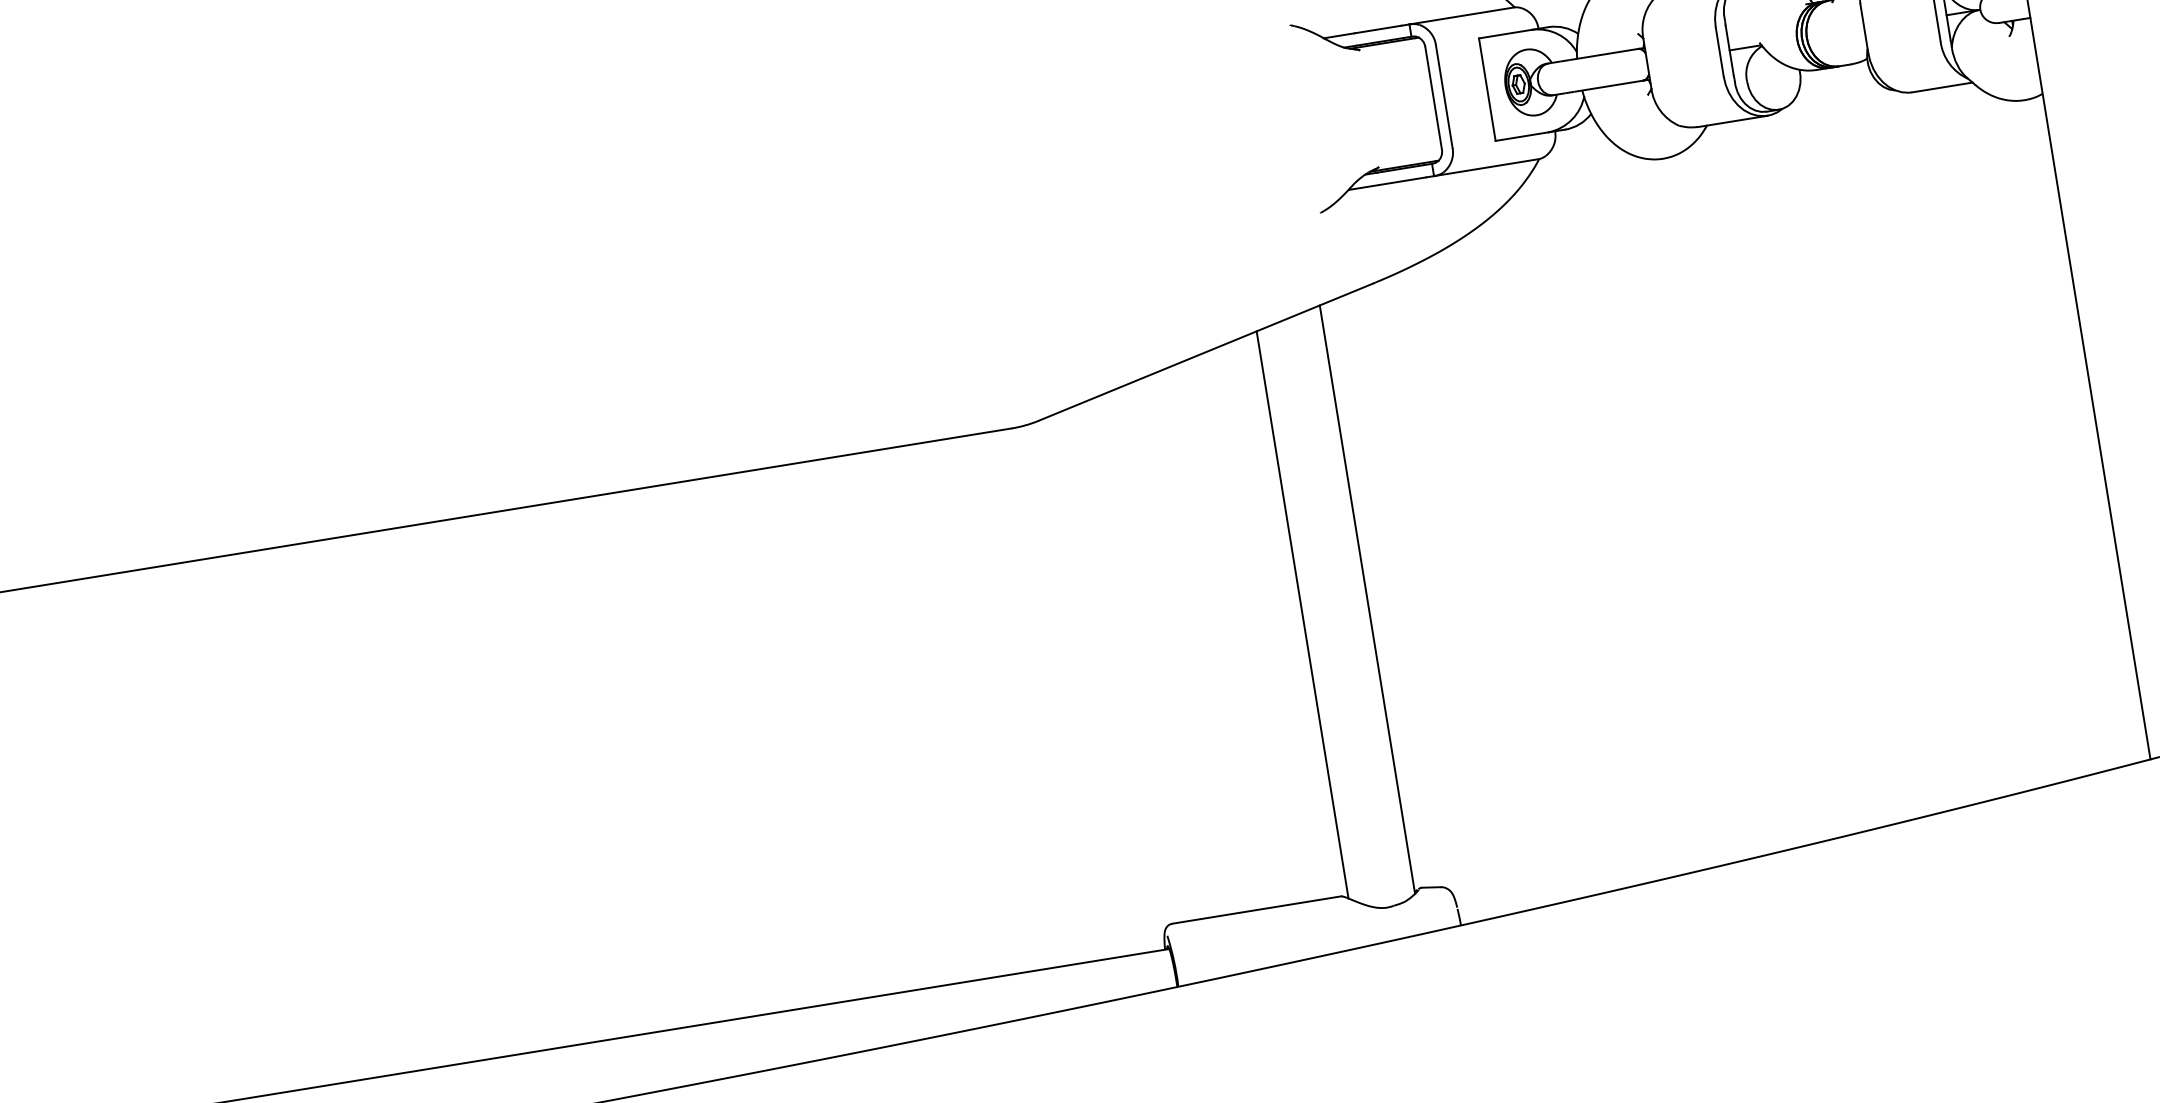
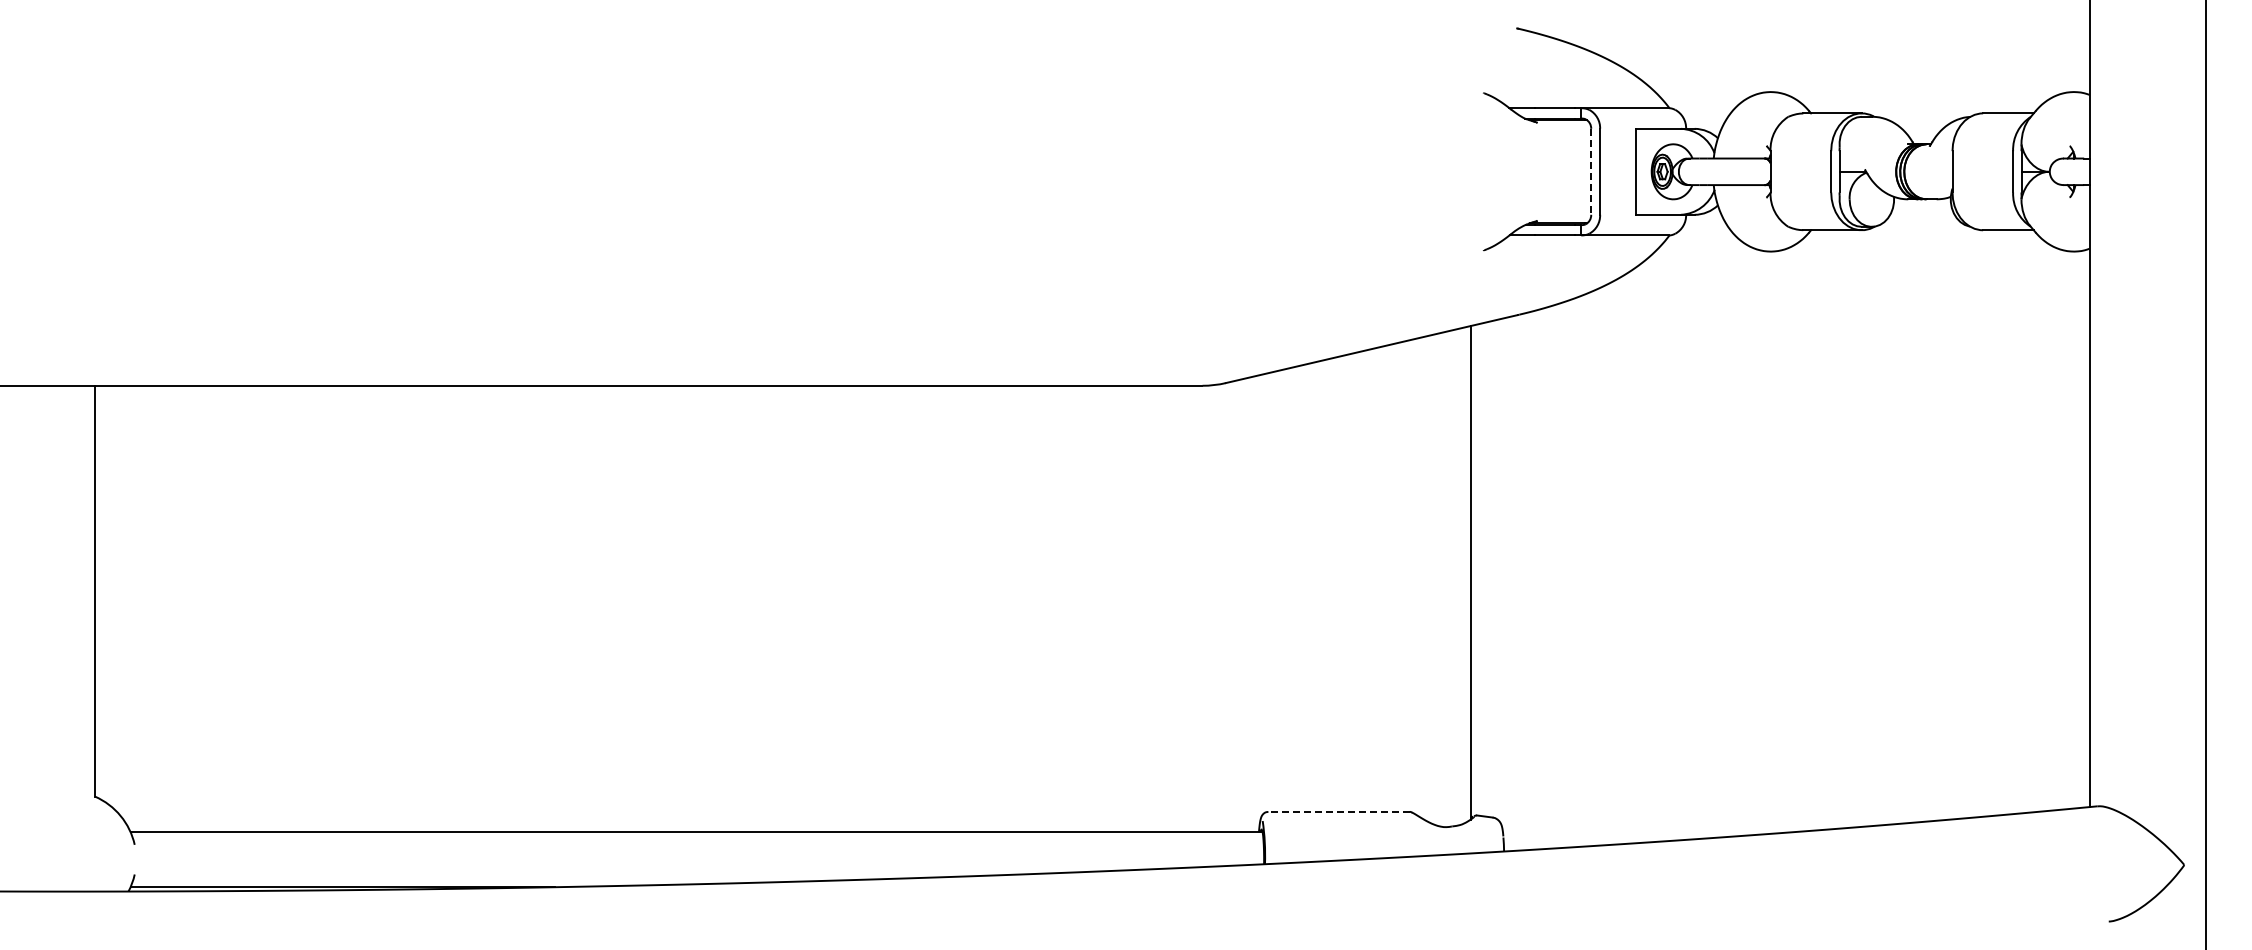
line: (1433, 97) -> (1591, 171), solid -> dashed
line: (1302, 614) -> (1415, 576), removed
line: (1257, 909) -> (1339, 811), solid -> dashed

